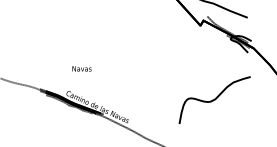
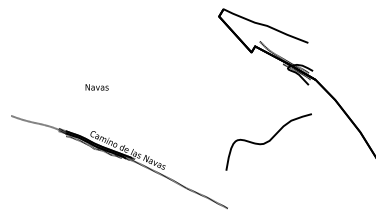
text: (81, 68) -> (96, 87), moved

